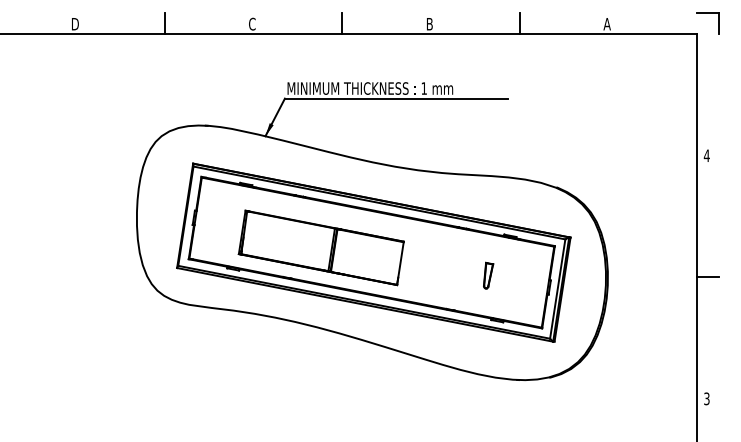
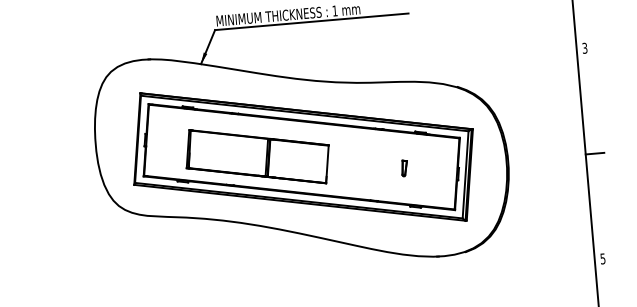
text: (706, 155) -> (584, 48), 4 -> 3
part: (488, 275) -> (404, 168), size x0.7
text: (706, 398) -> (602, 258), 3 -> 5

